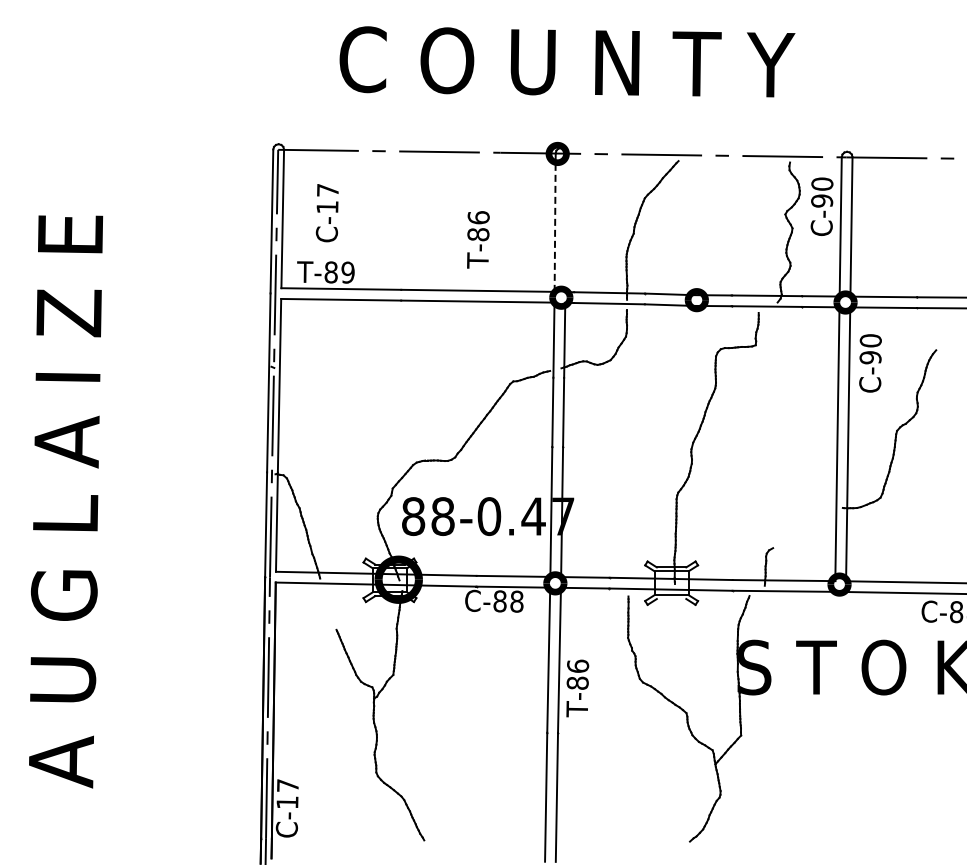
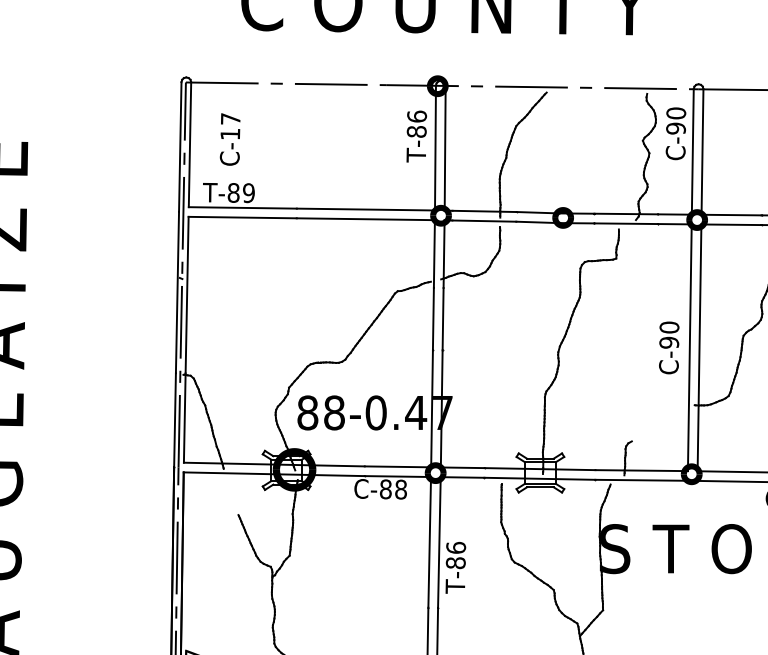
line: (555, 222) -> (435, 147), dashed -> solid
line: (565, 222) -> (444, 147), added
text: (478, 239) -> (416, 136), moved
text: (870, 363) -> (669, 348), moved
line: (671, 599) -> (540, 487), added

